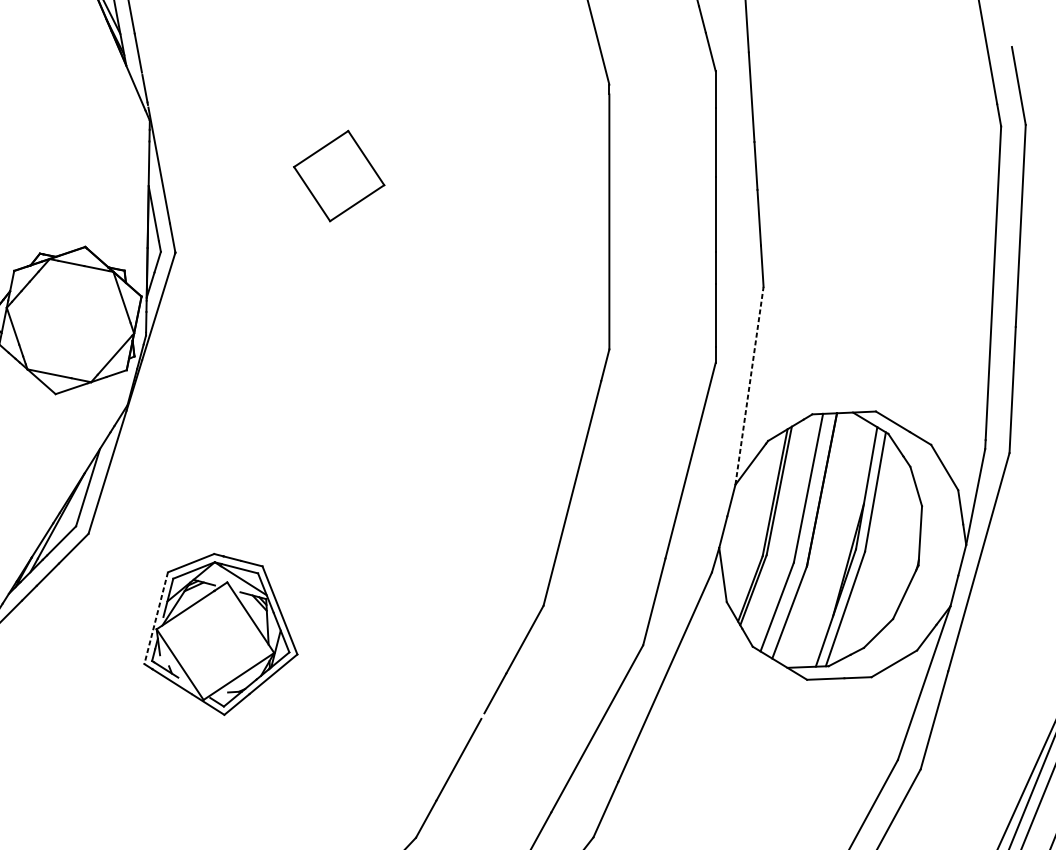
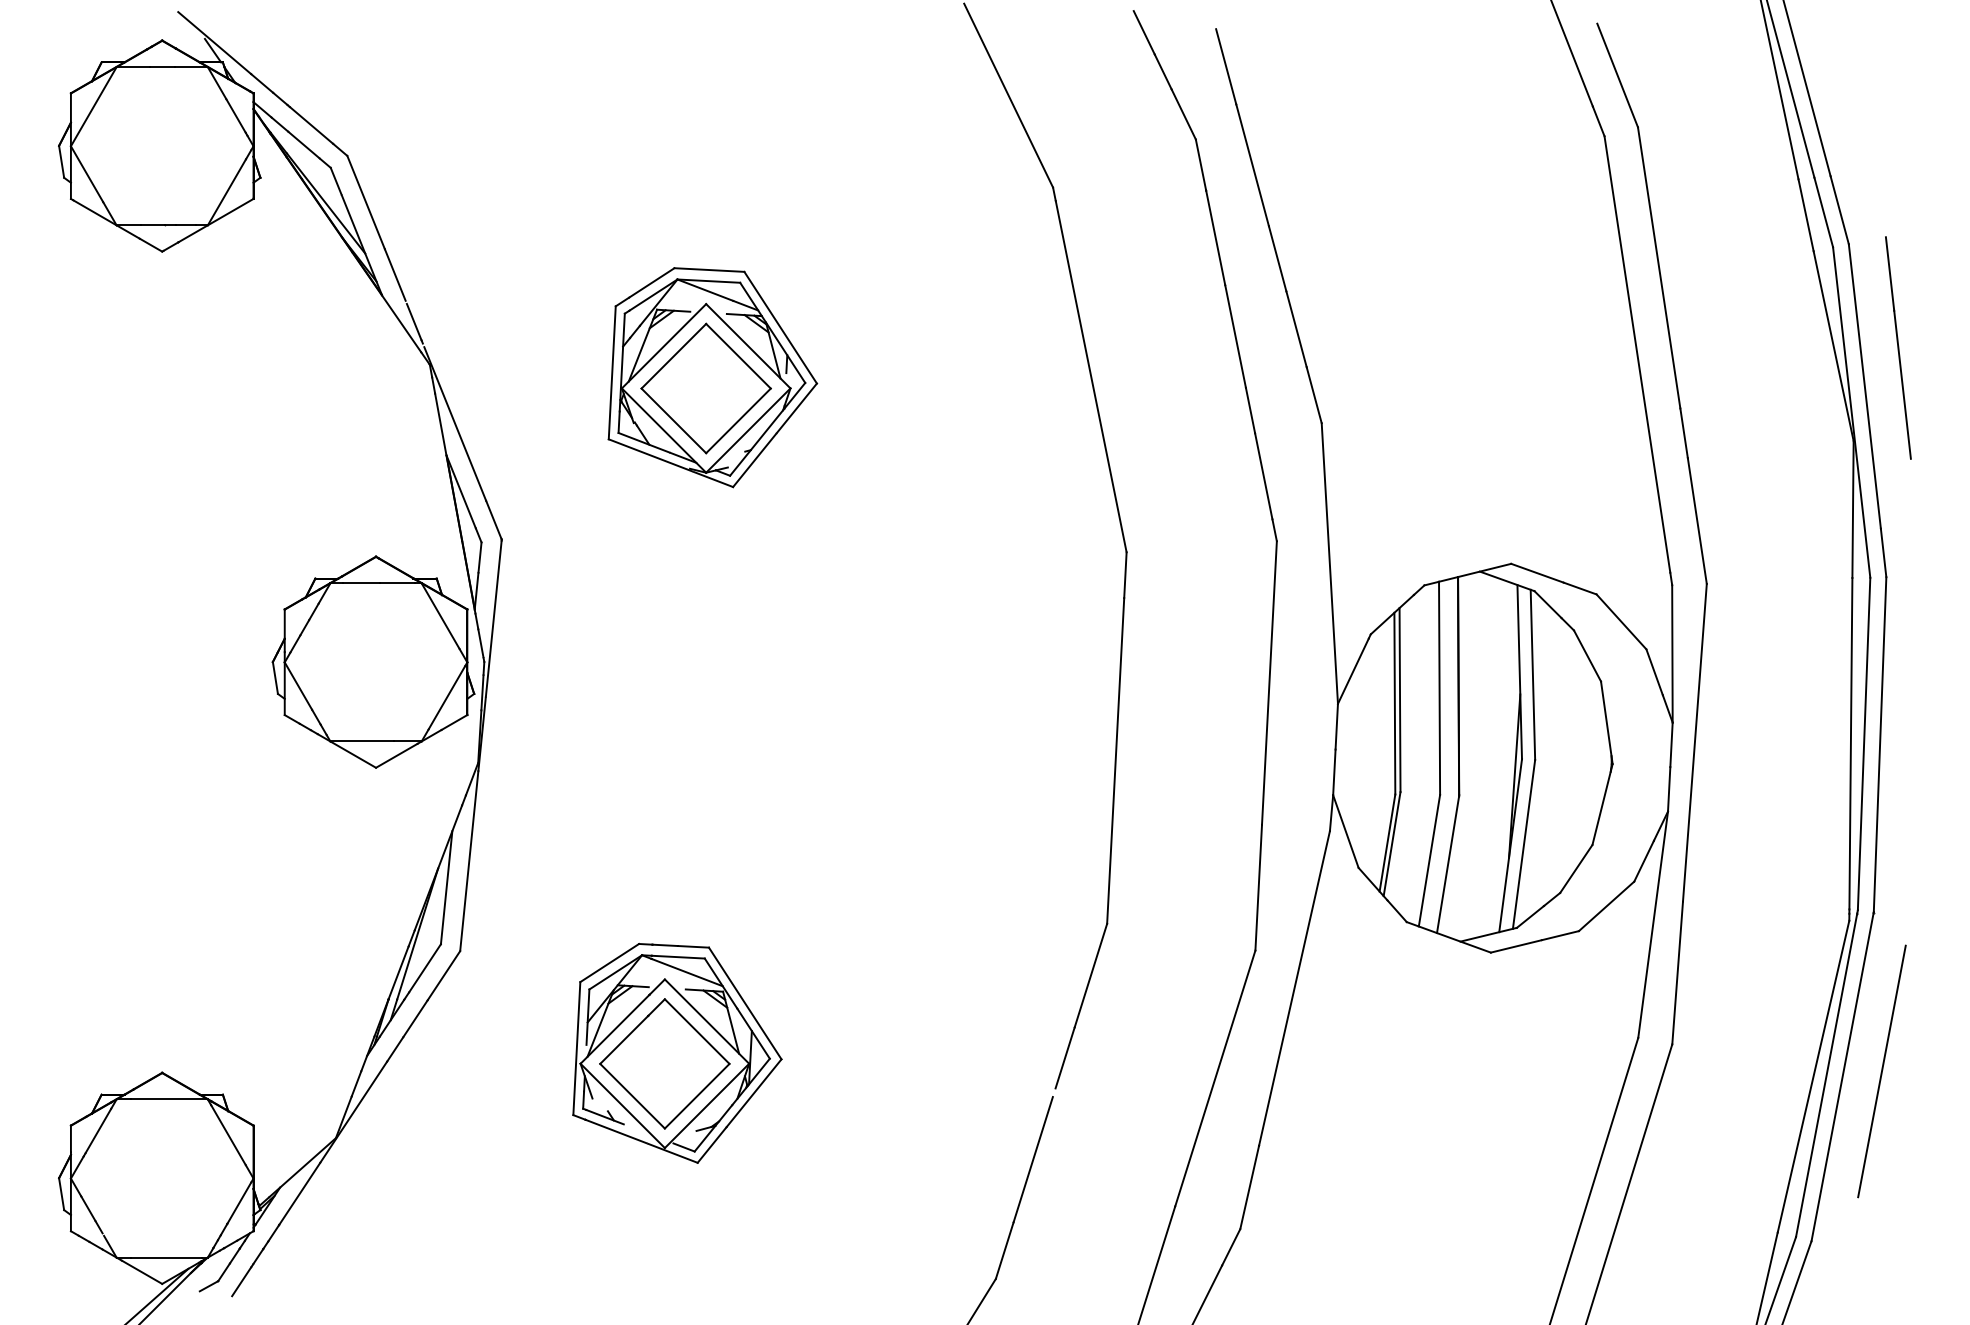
part: (345, 169) -> (712, 377), added
line: (749, 385) -> (1329, 563), dashed -> solid
line: (155, 618) -> (576, 1048), dashed -> solid
part: (215, 640) -> (664, 1063), added

